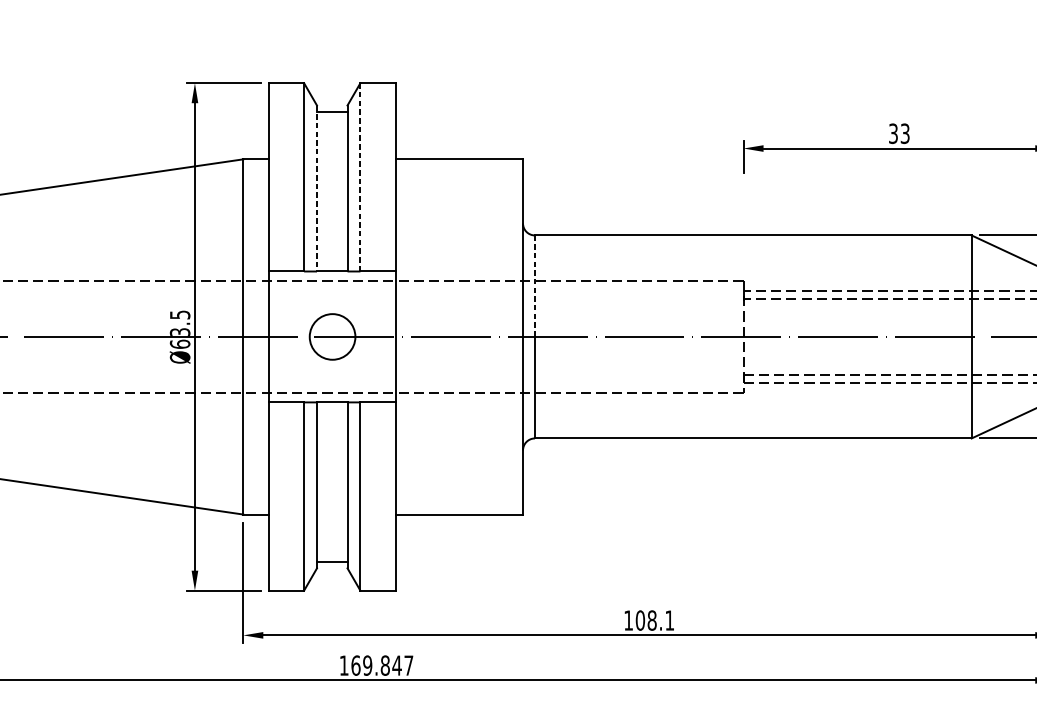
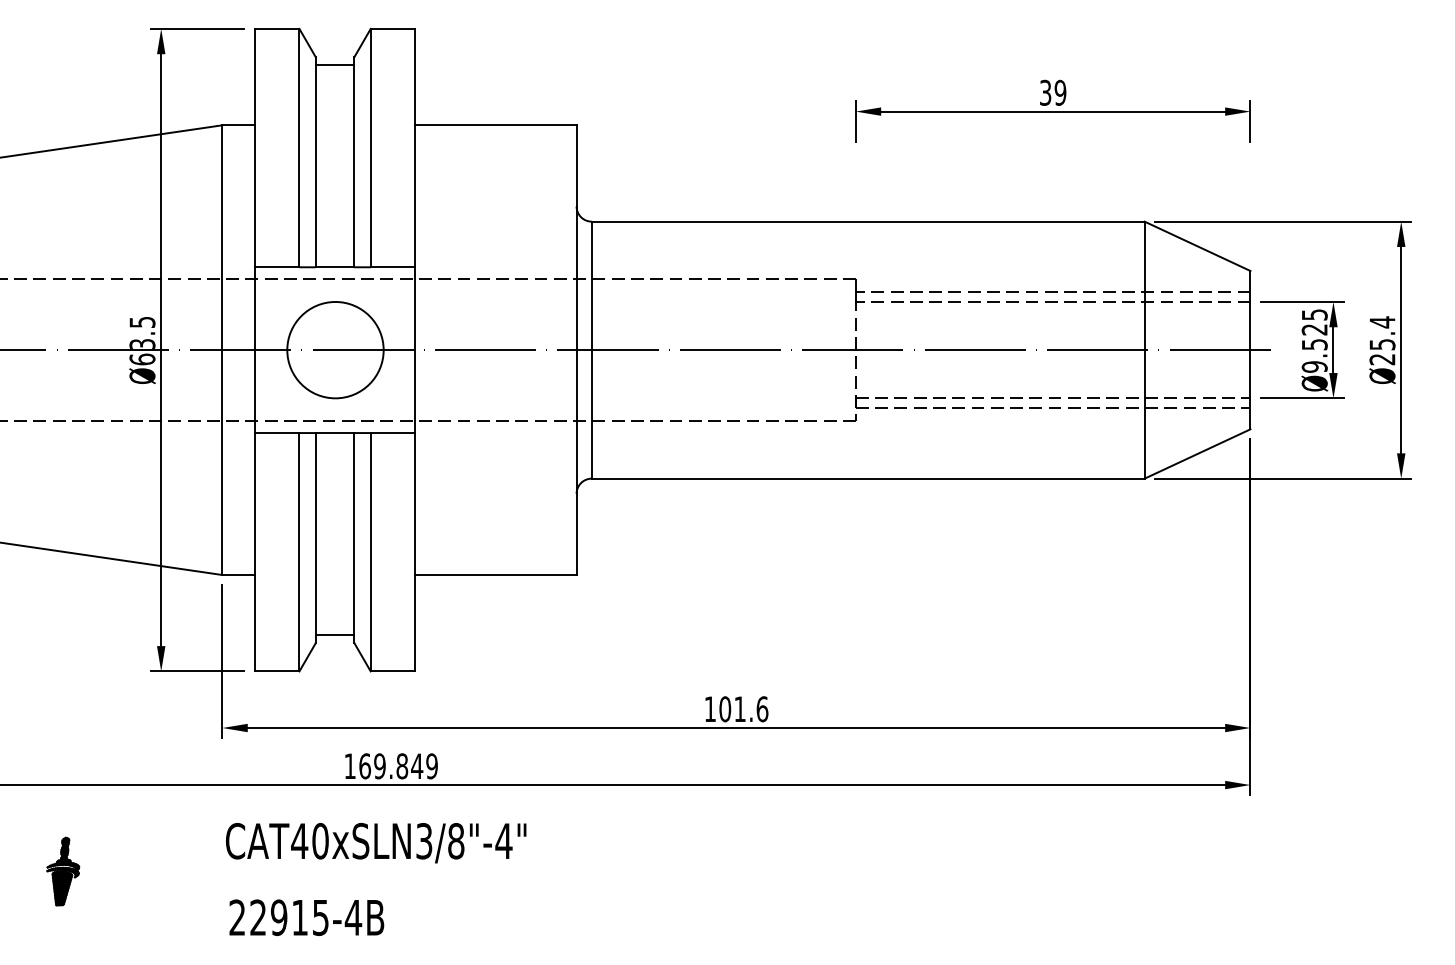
text: (905, 133) -> (1060, 92), 33 -> 39
line: (360, 177) -> (370, 148), dashed -> solid
line: (316, 188) -> (315, 162), dashed -> solid
line: (534, 286) -> (591, 286), dashed -> solid
circle: (332, 336) -> (335, 349), size x1.67
text: (661, 620) -> (751, 709), 108.1 -> 101.6
text: (408, 665) -> (431, 766), 169.847 -> 169.849

